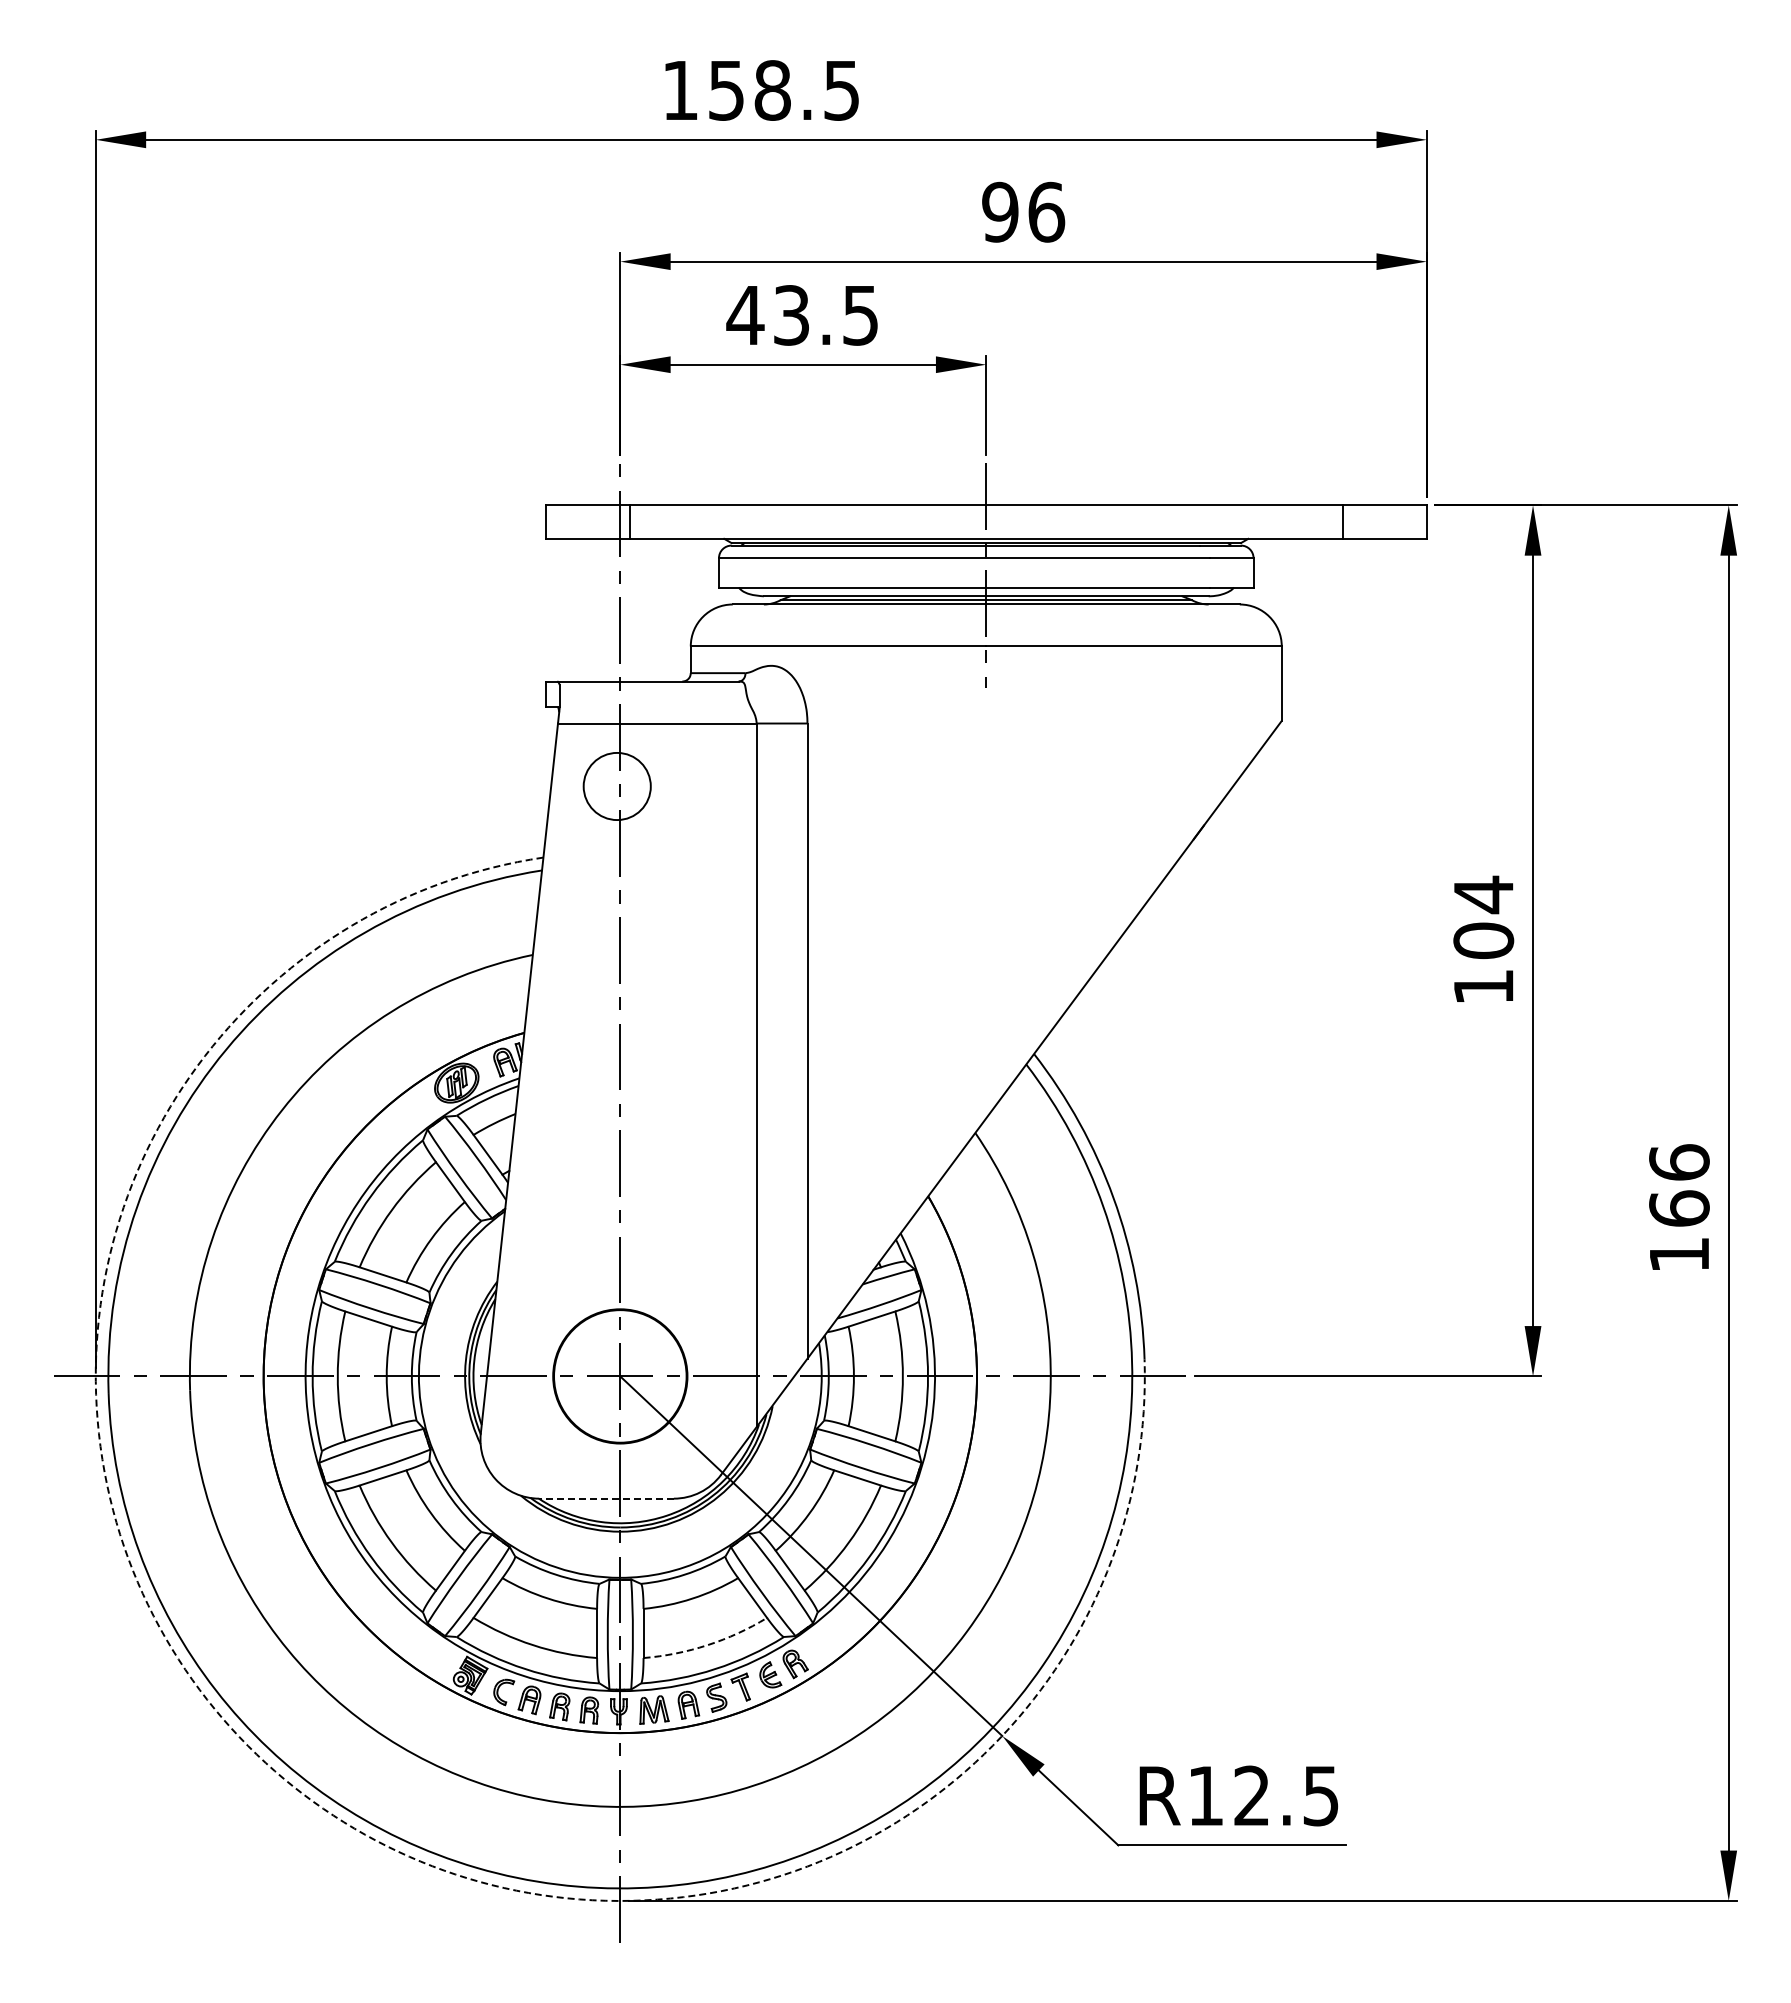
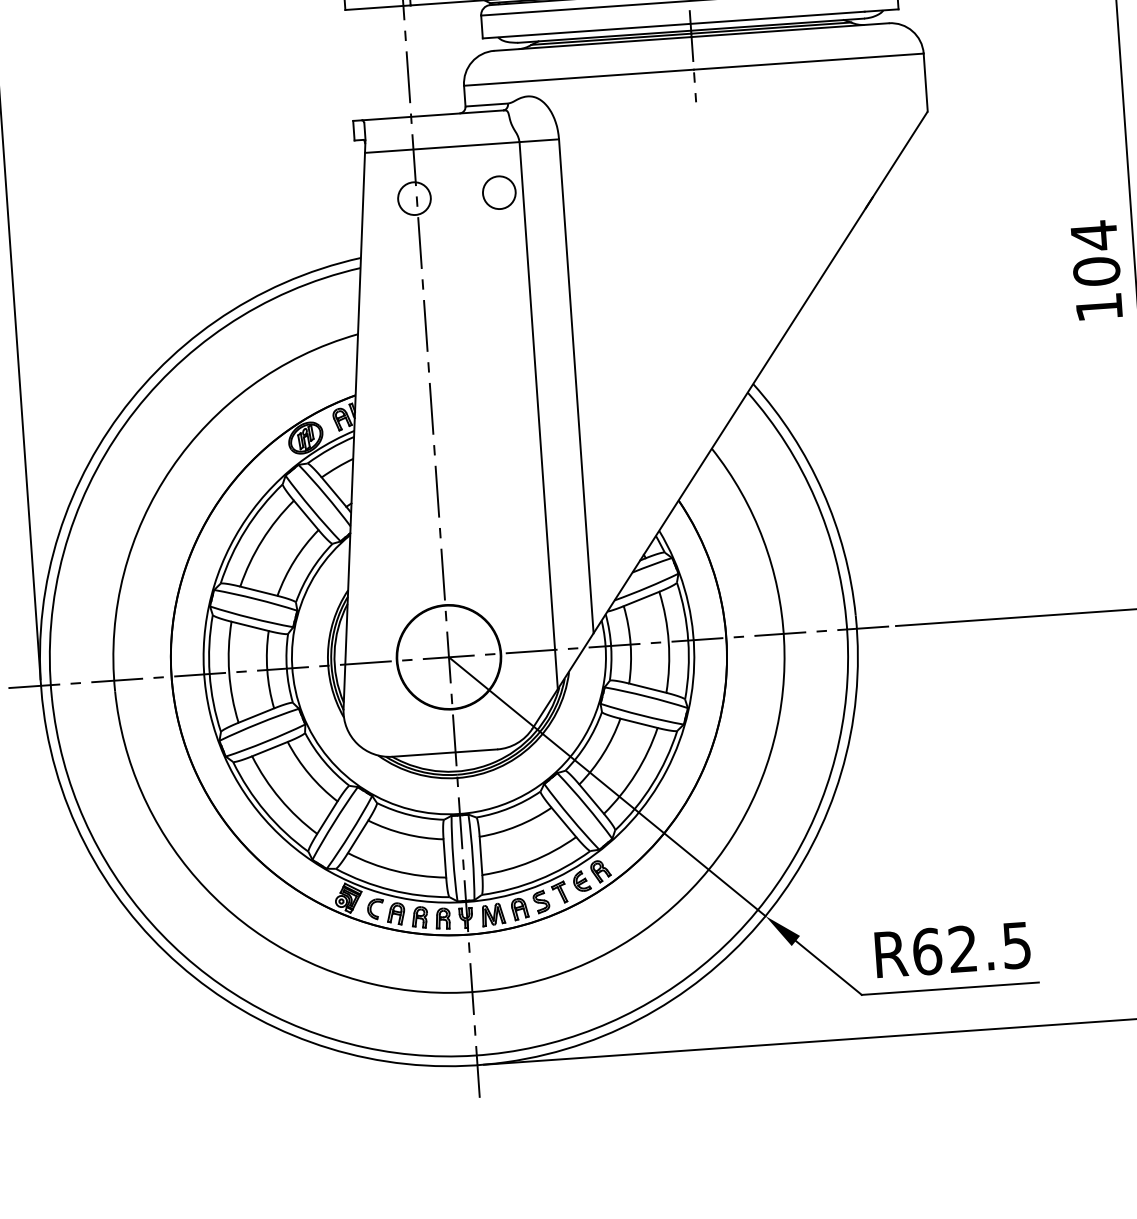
circle: (617, 786) -> (414, 198), size x0.62
circle: (726, 786) -> (499, 192), added
line: (606, 1498) -> (444, 752), dashed -> solid
arc: (707, 1645) -> (531, 861), dashed -> solid
arc: (284, 1779) -> (209, 989), dashed -> solid
text: (1206, 1795) -> (927, 951), R12.5 -> R62.5

